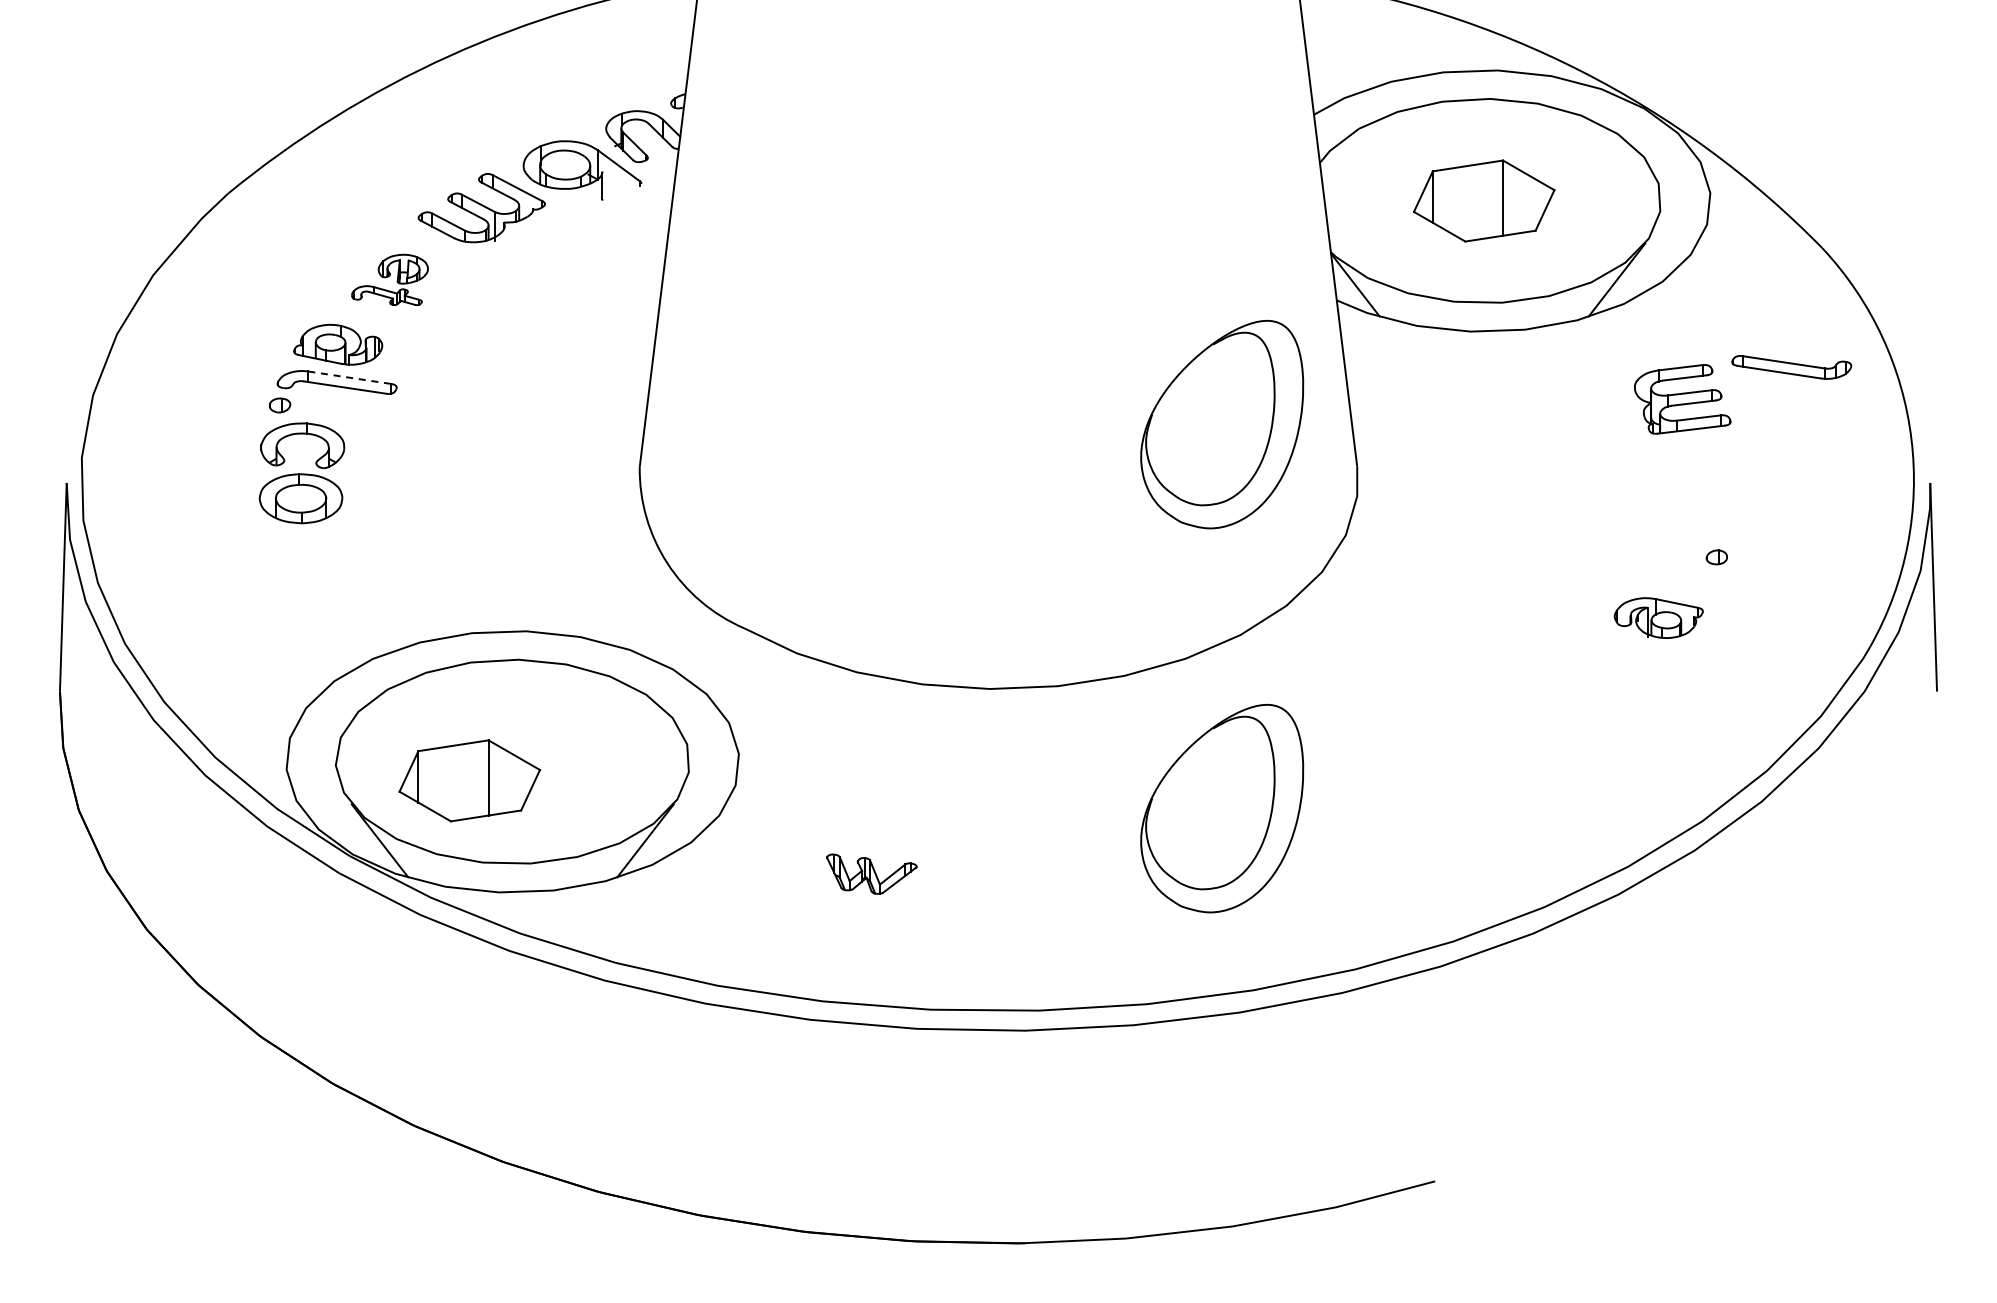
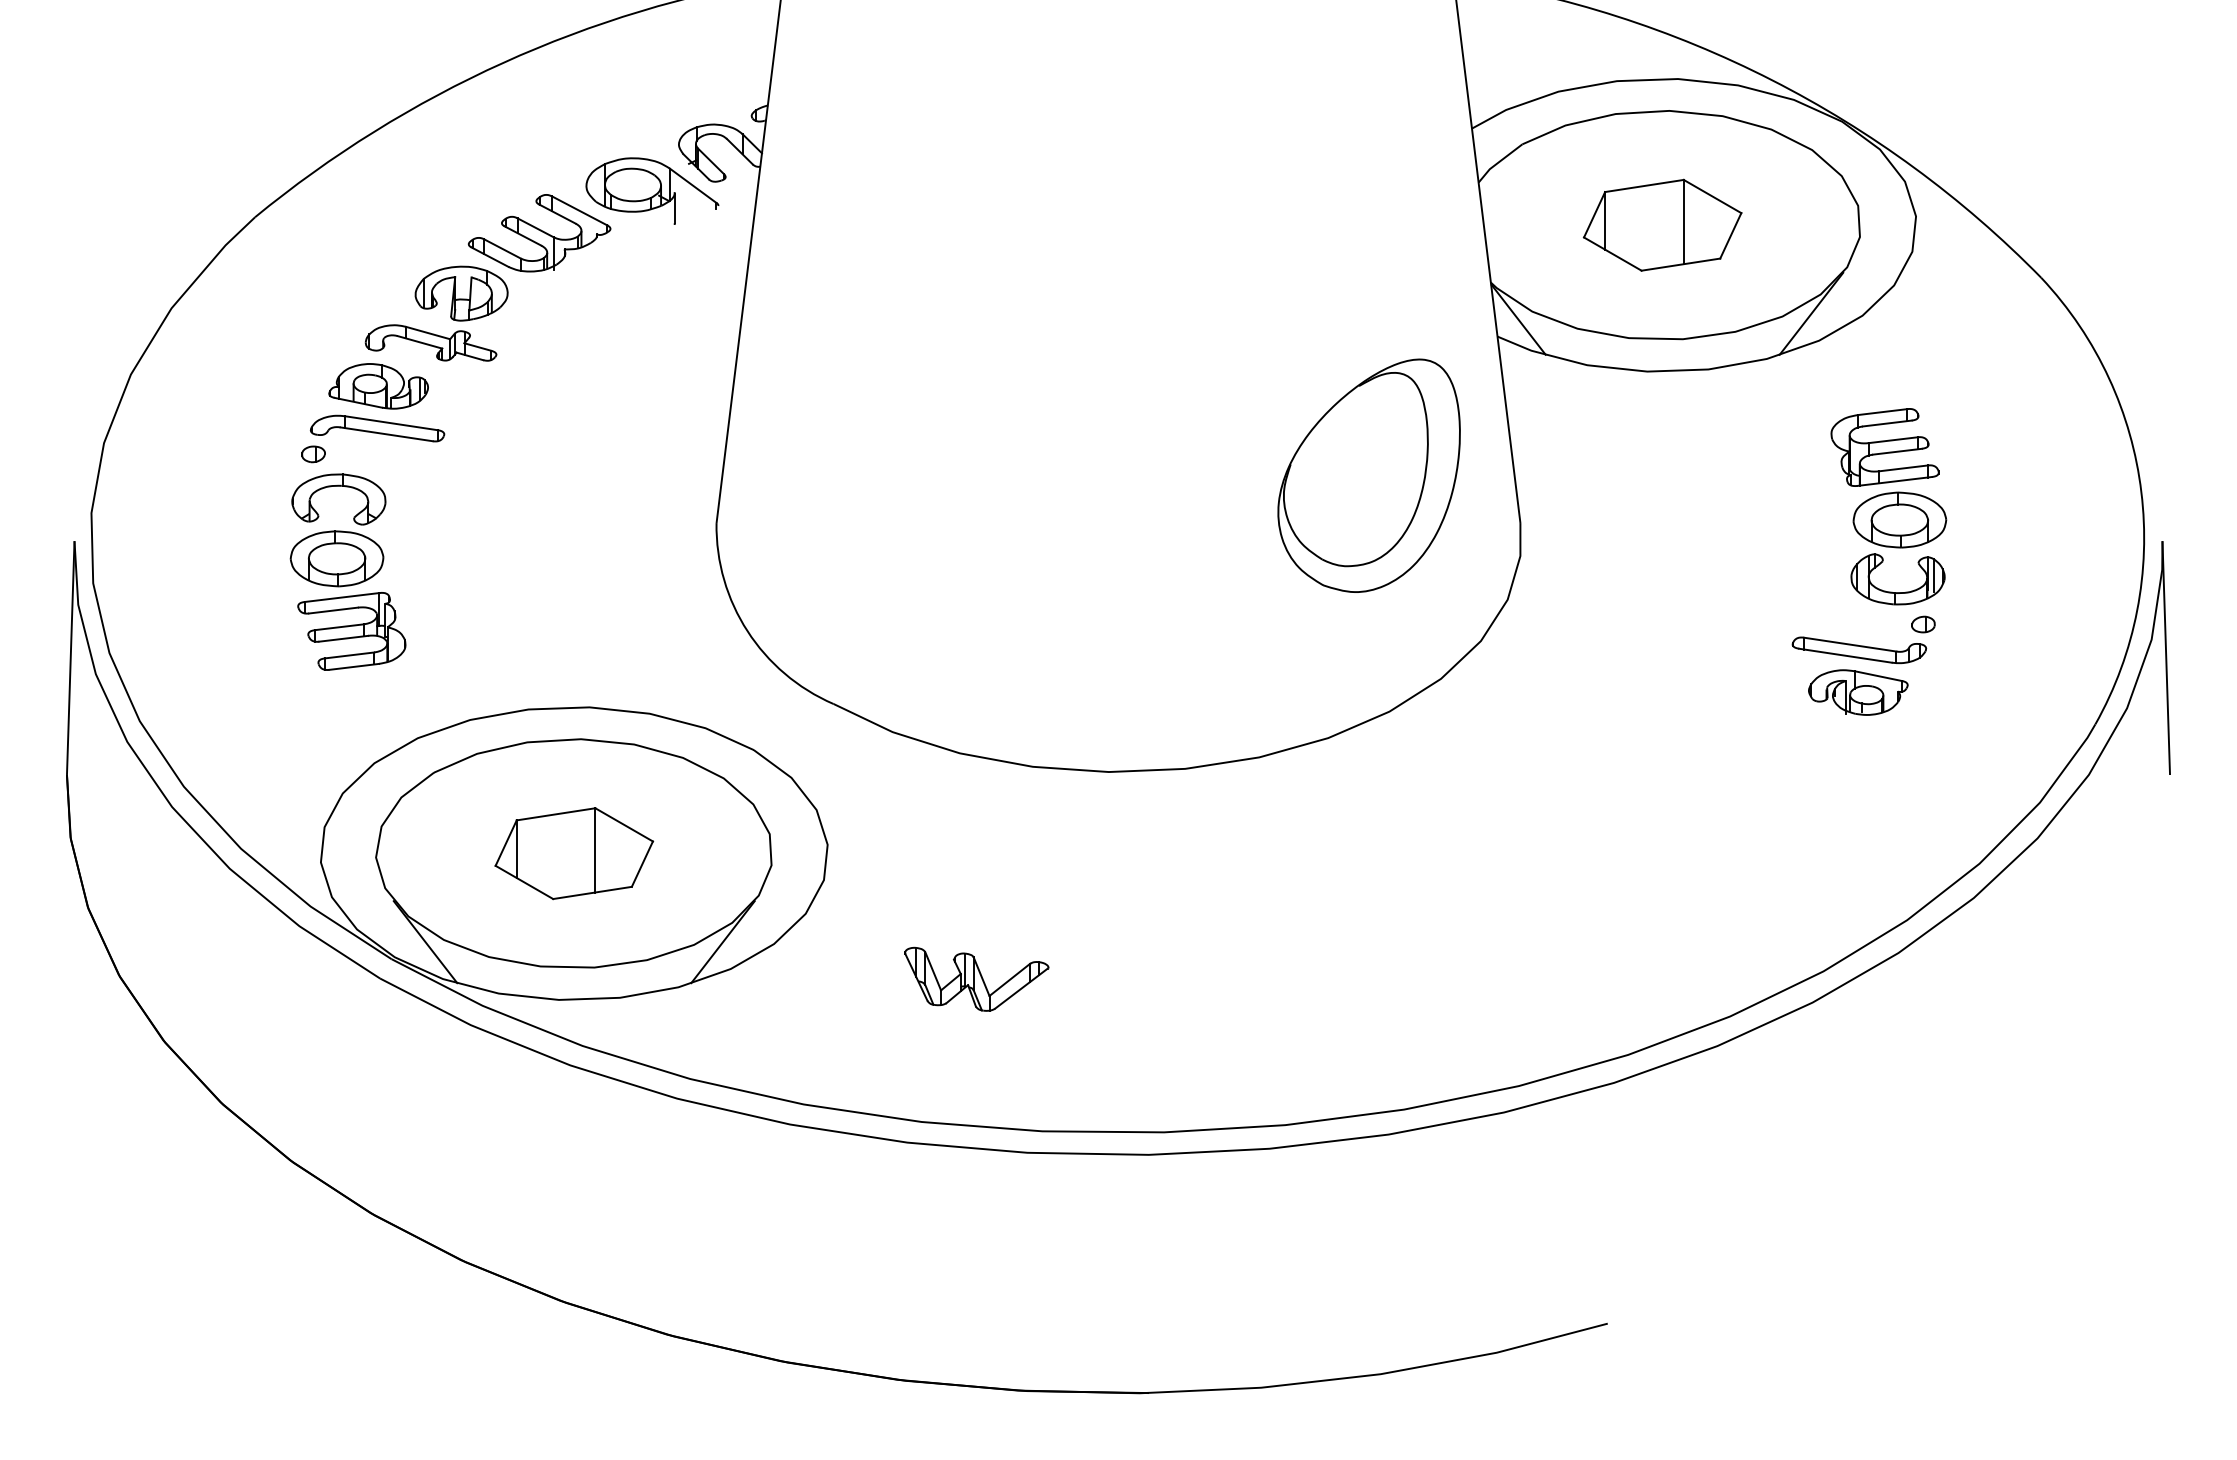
part: (389, 279) -> (436, 313), size x1.67
part: (1791, 367) -> (1859, 650), moved
line: (349, 377) -> (391, 423), dashed -> solid
part: (1694, 489) -> (1898, 548), added
part: (313, 563) -> (351, 631), added
part: (469, 780) -> (573, 853), moved
part: (1222, 808) -> (1369, 905), removed
part: (871, 874) -> (976, 979), size x1.43

